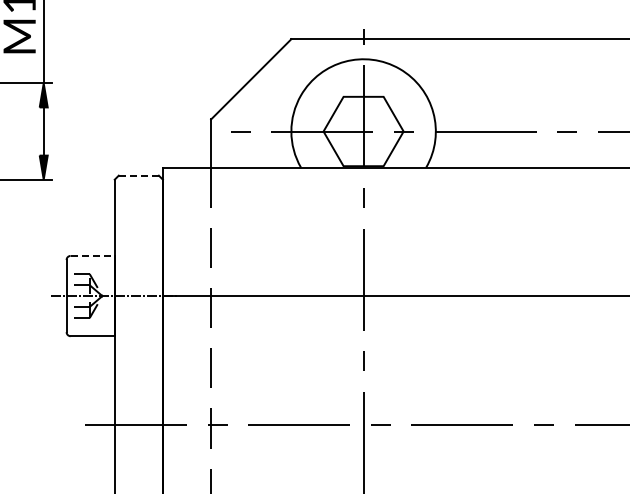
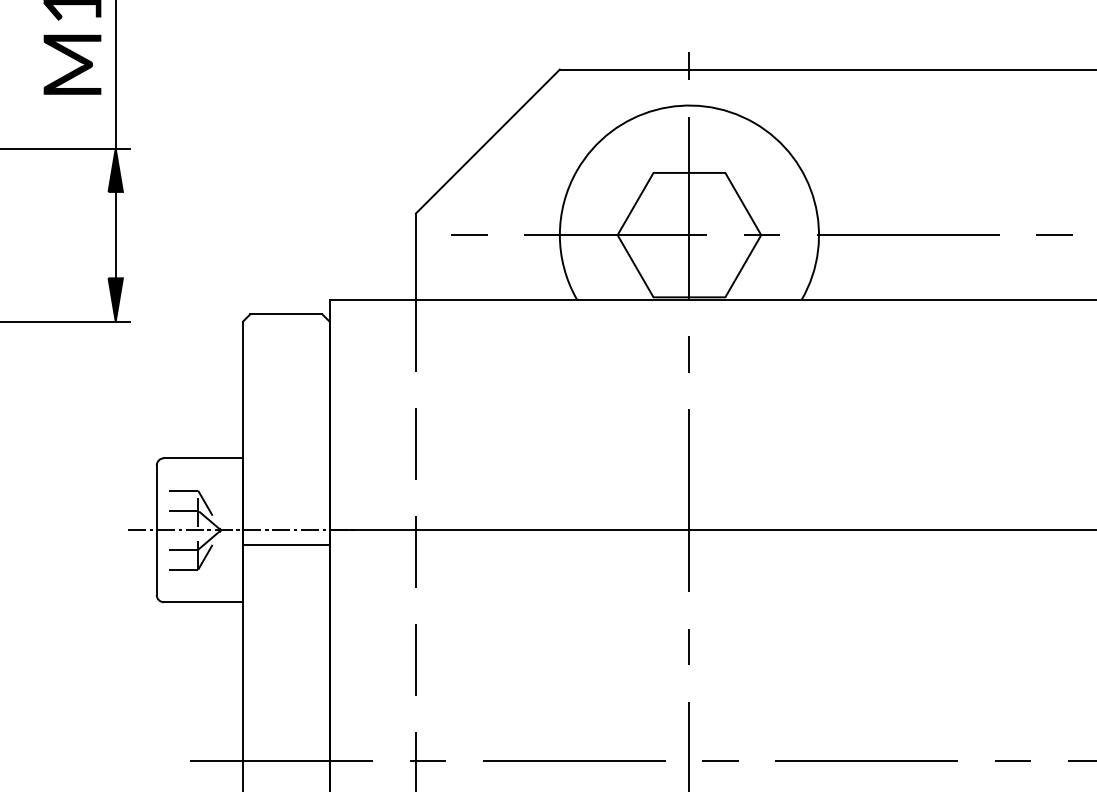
line: (139, 175) -> (287, 314), dashed -> solid
line: (93, 255) -> (204, 457), dashed -> solid
line: (138, 304) -> (285, 545), added

